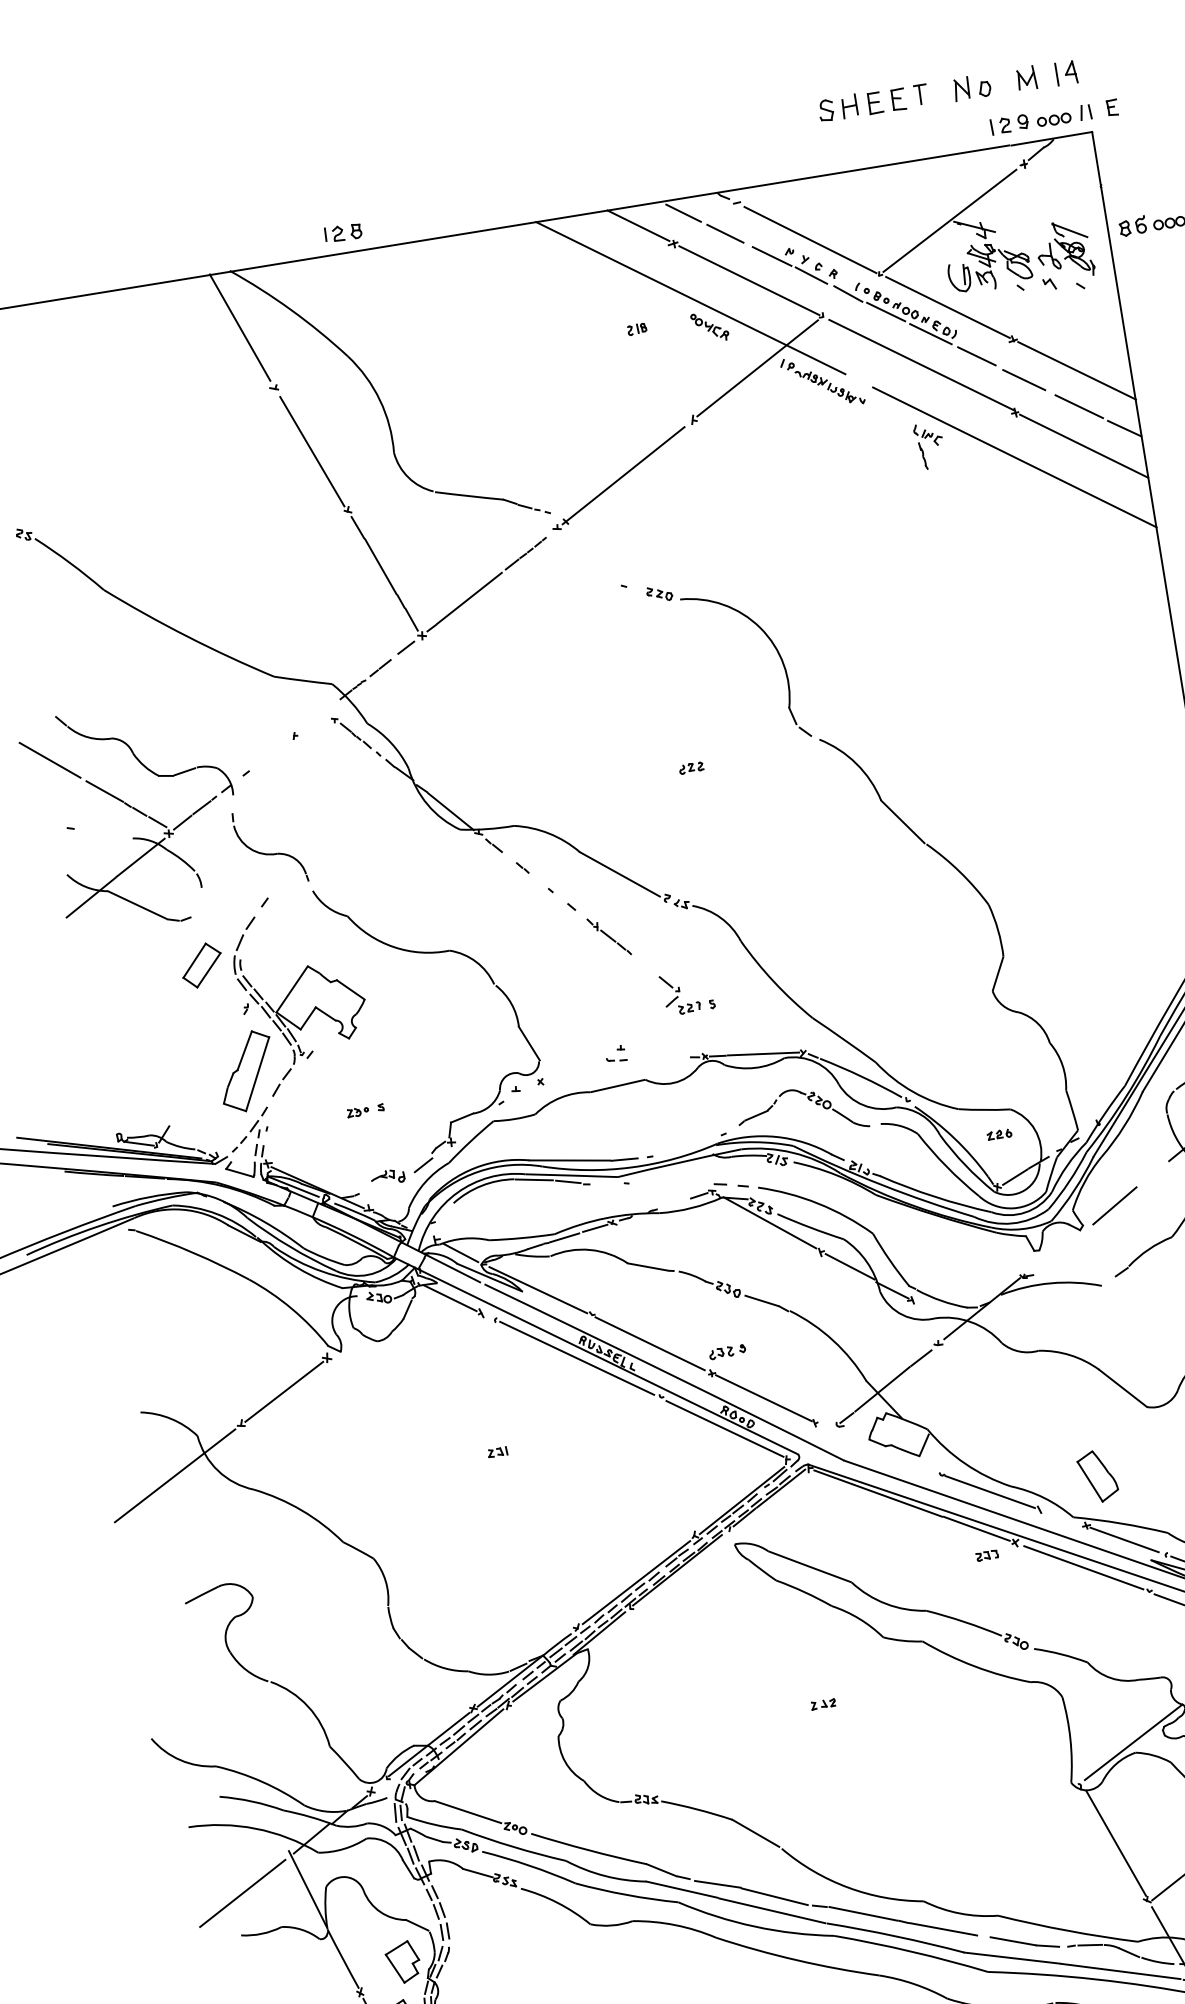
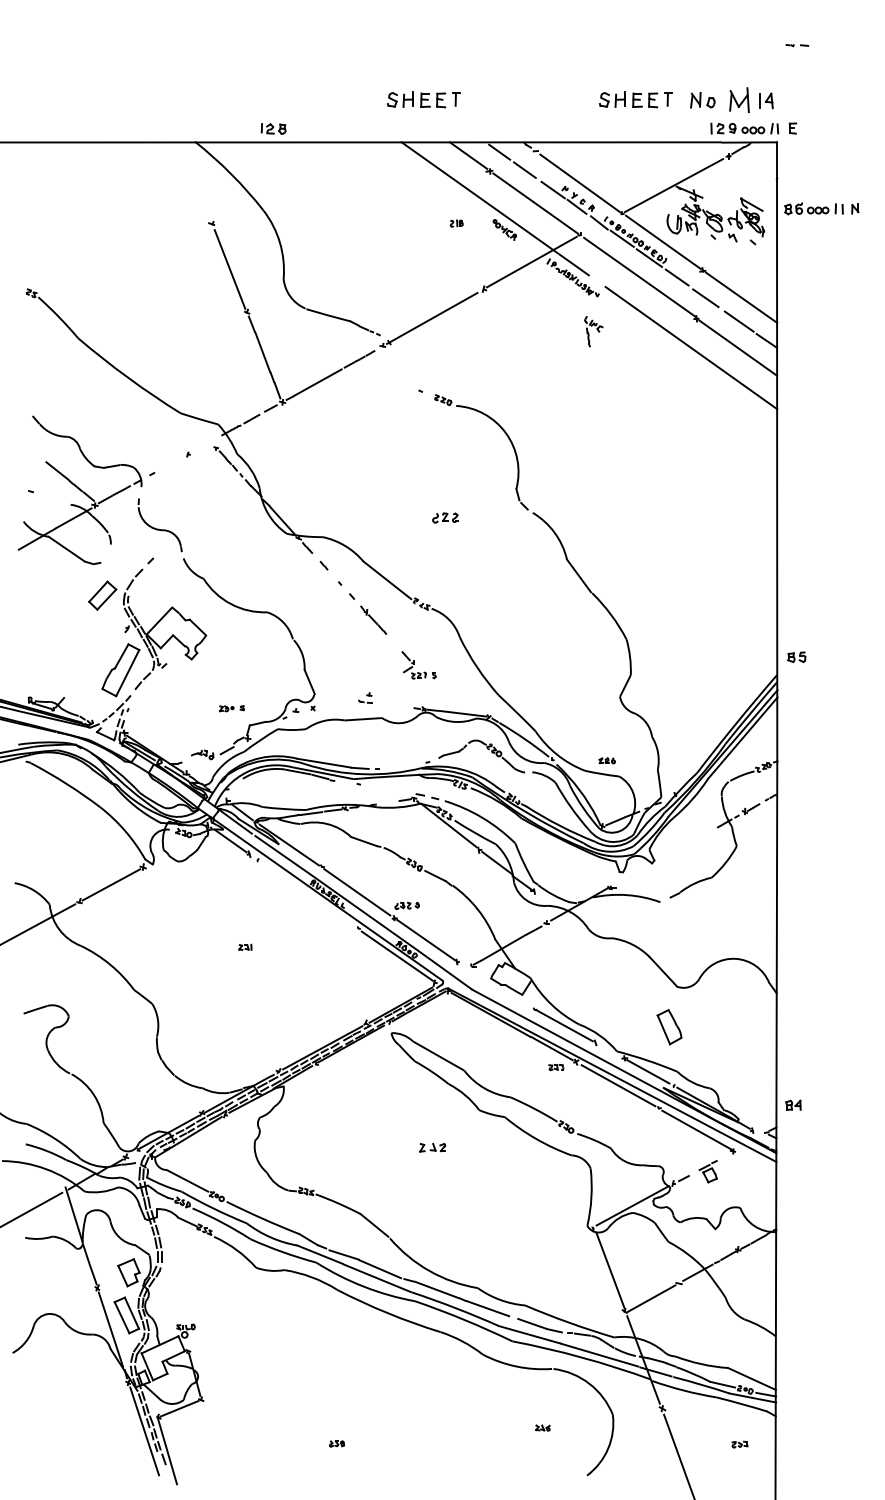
part: (1026, 77) -> (739, 99), size x1.6
part: (558, 153) -> (423, 99), added
line: (239, 328) -> (195, 180), removed
part: (929, 445) -> (593, 331), moved
line: (49, 760) -> (24, 444), removed
part: (691, 767) -> (445, 517), size x1.6
part: (365, 1110) -> (231, 708), moved
part: (998, 1134) -> (606, 760), moved
line: (1114, 1205) -> (677, 850), removed
line: (576, 1357) -> (307, 893), removed
part: (1097, 1476) -> (669, 1027), moved
part: (822, 1703) -> (432, 1147), size x1.6

